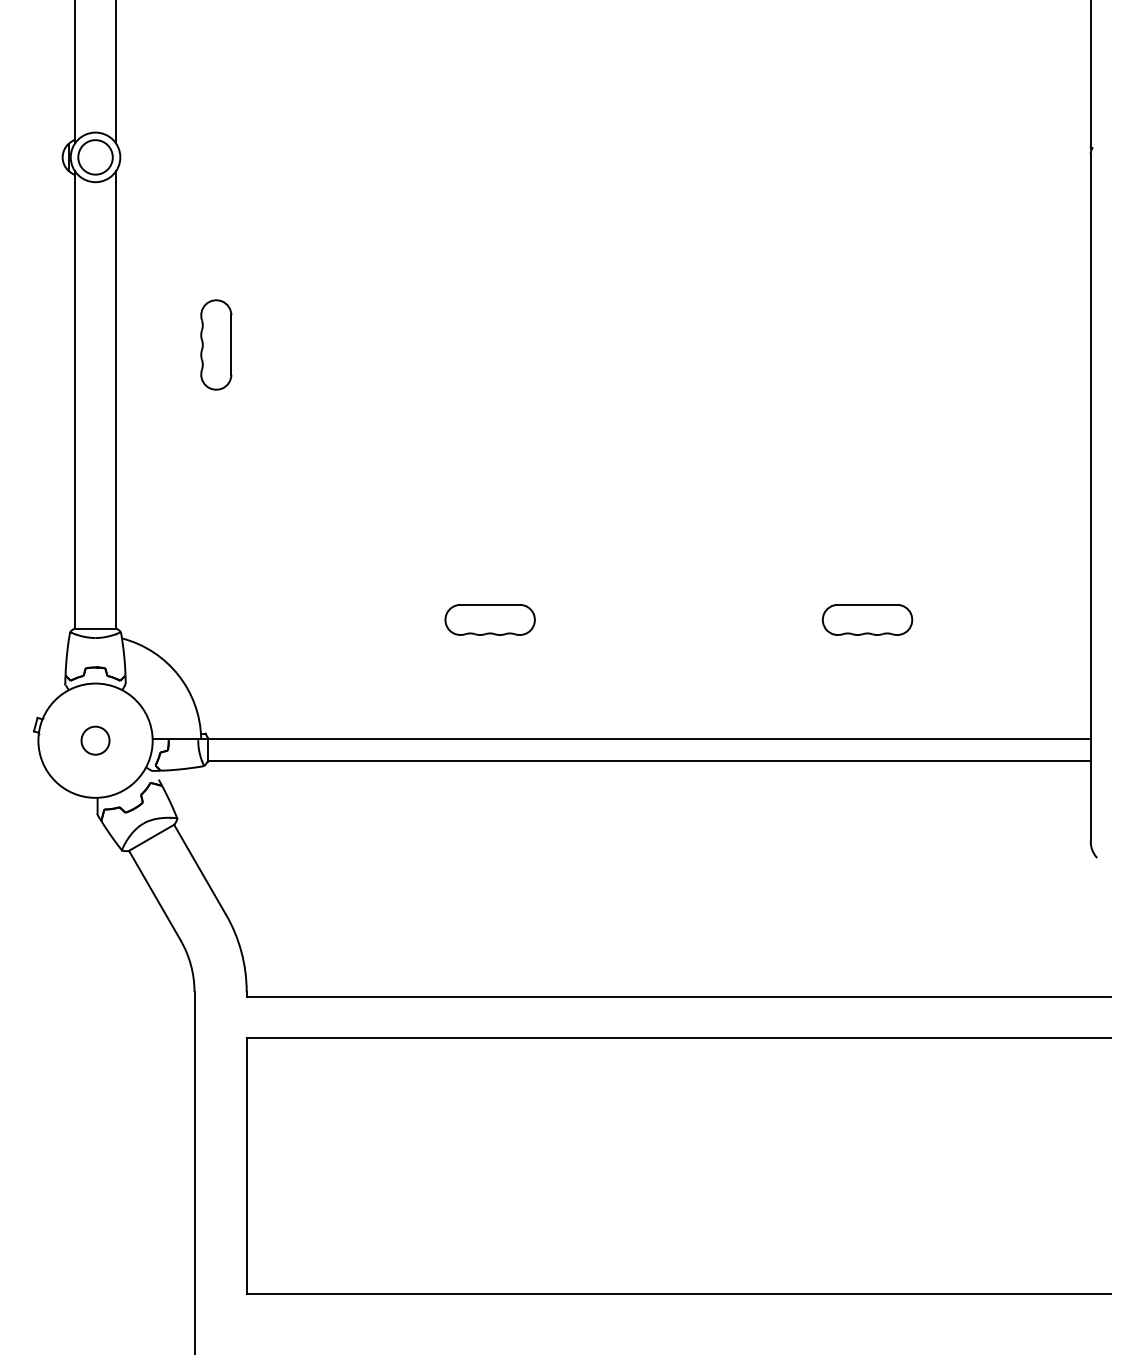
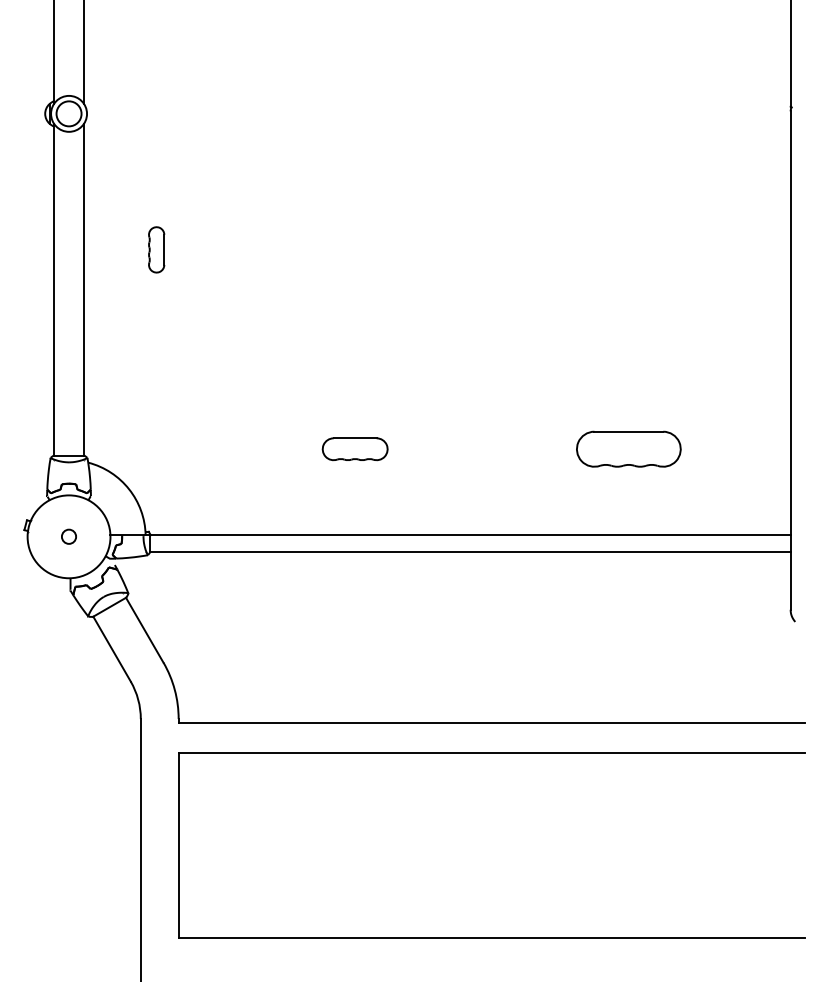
part: (216, 344) -> (156, 249), size x0.7
part: (867, 619) -> (628, 448), size x1.6
circle: (95, 740) -> (69, 536), size x0.7

